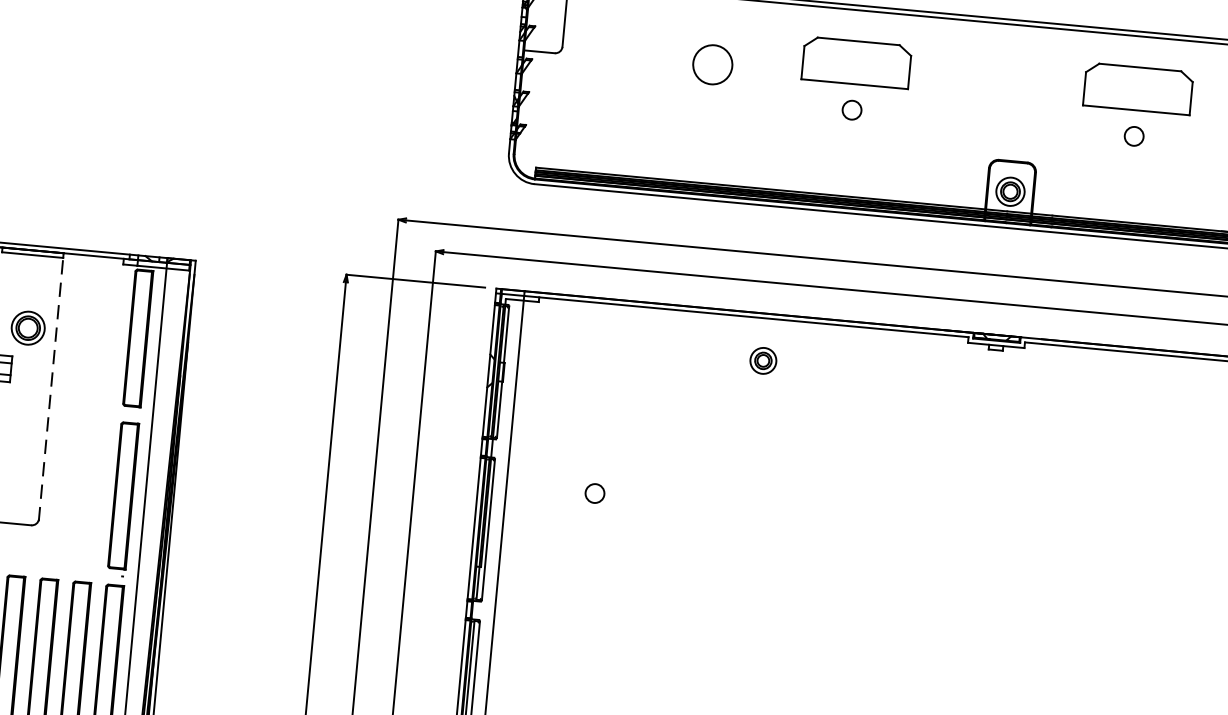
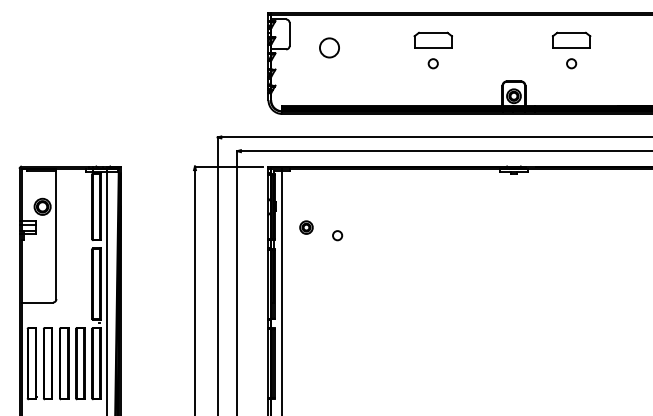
part: (855, 60) -> (432, 39), size x0.71
circle: (712, 63) -> (329, 47), moved
part: (1138, 86) -> (571, 39), size x0.71
part: (763, 360) -> (306, 227), moved
line: (51, 387) -> (56, 234), dashed -> solid
circle: (594, 493) -> (337, 235), moved

